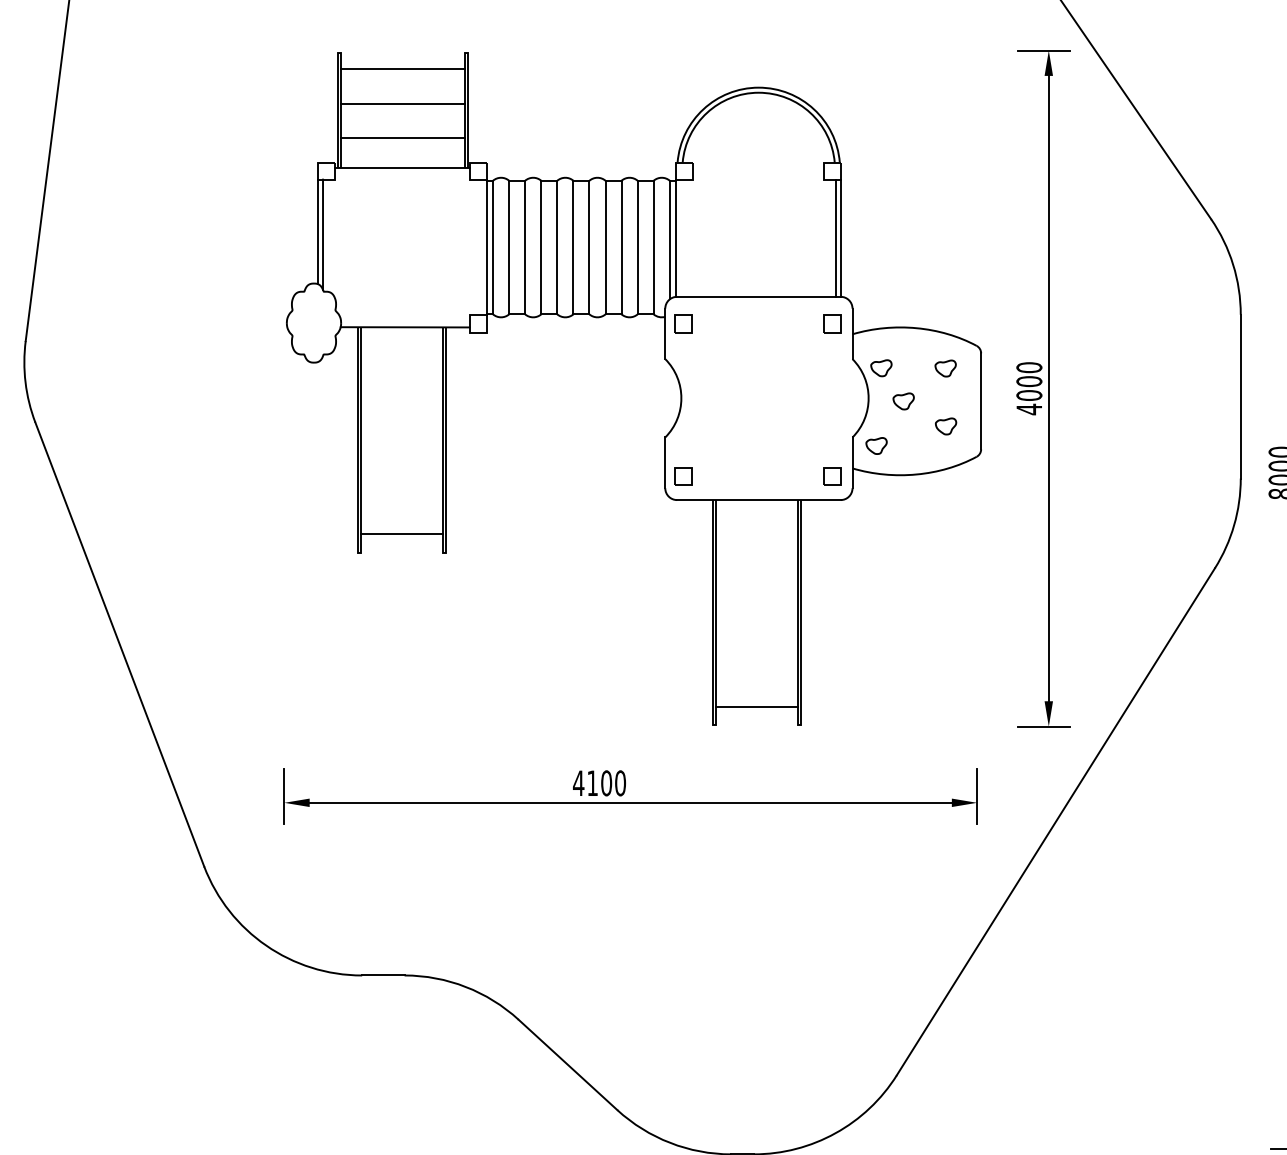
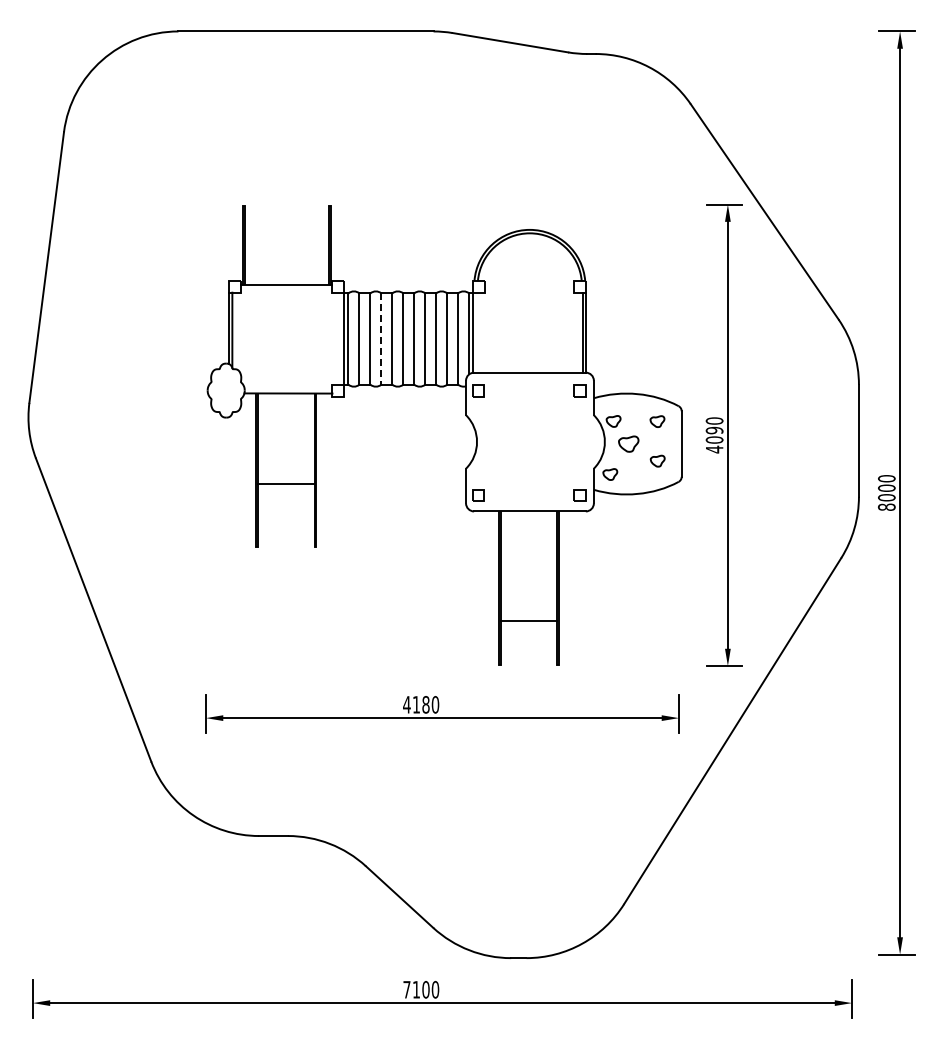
line: (402, 69) -> (286, 217), removed
line: (402, 103) -> (286, 240), removed
line: (402, 138) -> (286, 264), removed
line: (541, 248) -> (381, 339), solid -> dashed
text: (1029, 381) -> (714, 430), 4000 -> 4090
part: (903, 400) -> (628, 443), size x1.4
line: (402, 533) -> (286, 483), moved
line: (756, 706) -> (528, 620), moved
text: (605, 782) -> (425, 704), 4100 -> 4180

